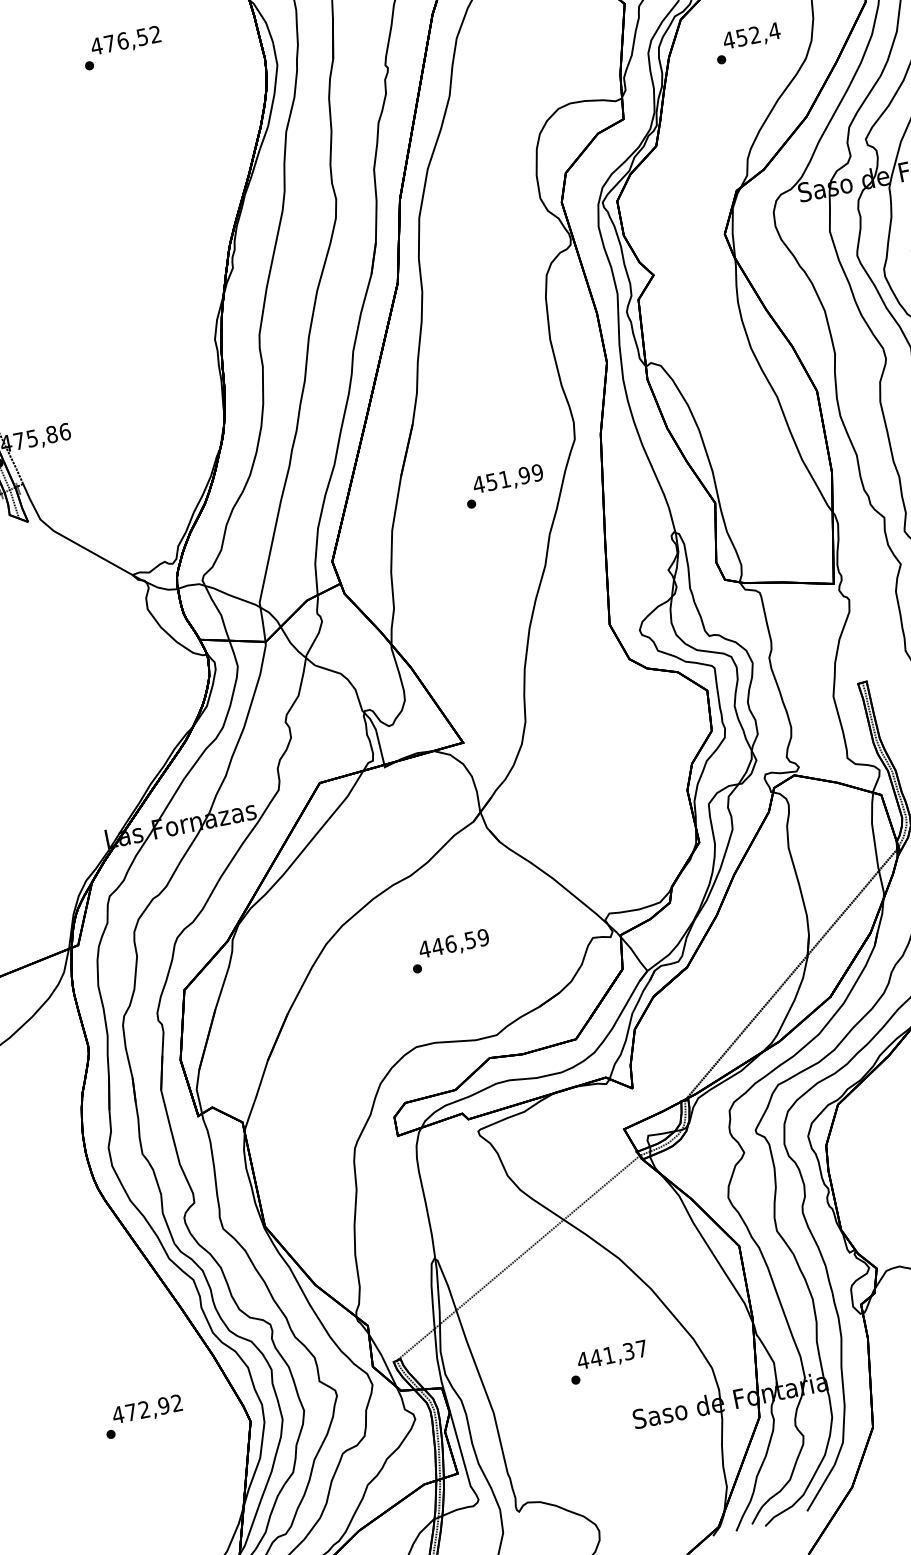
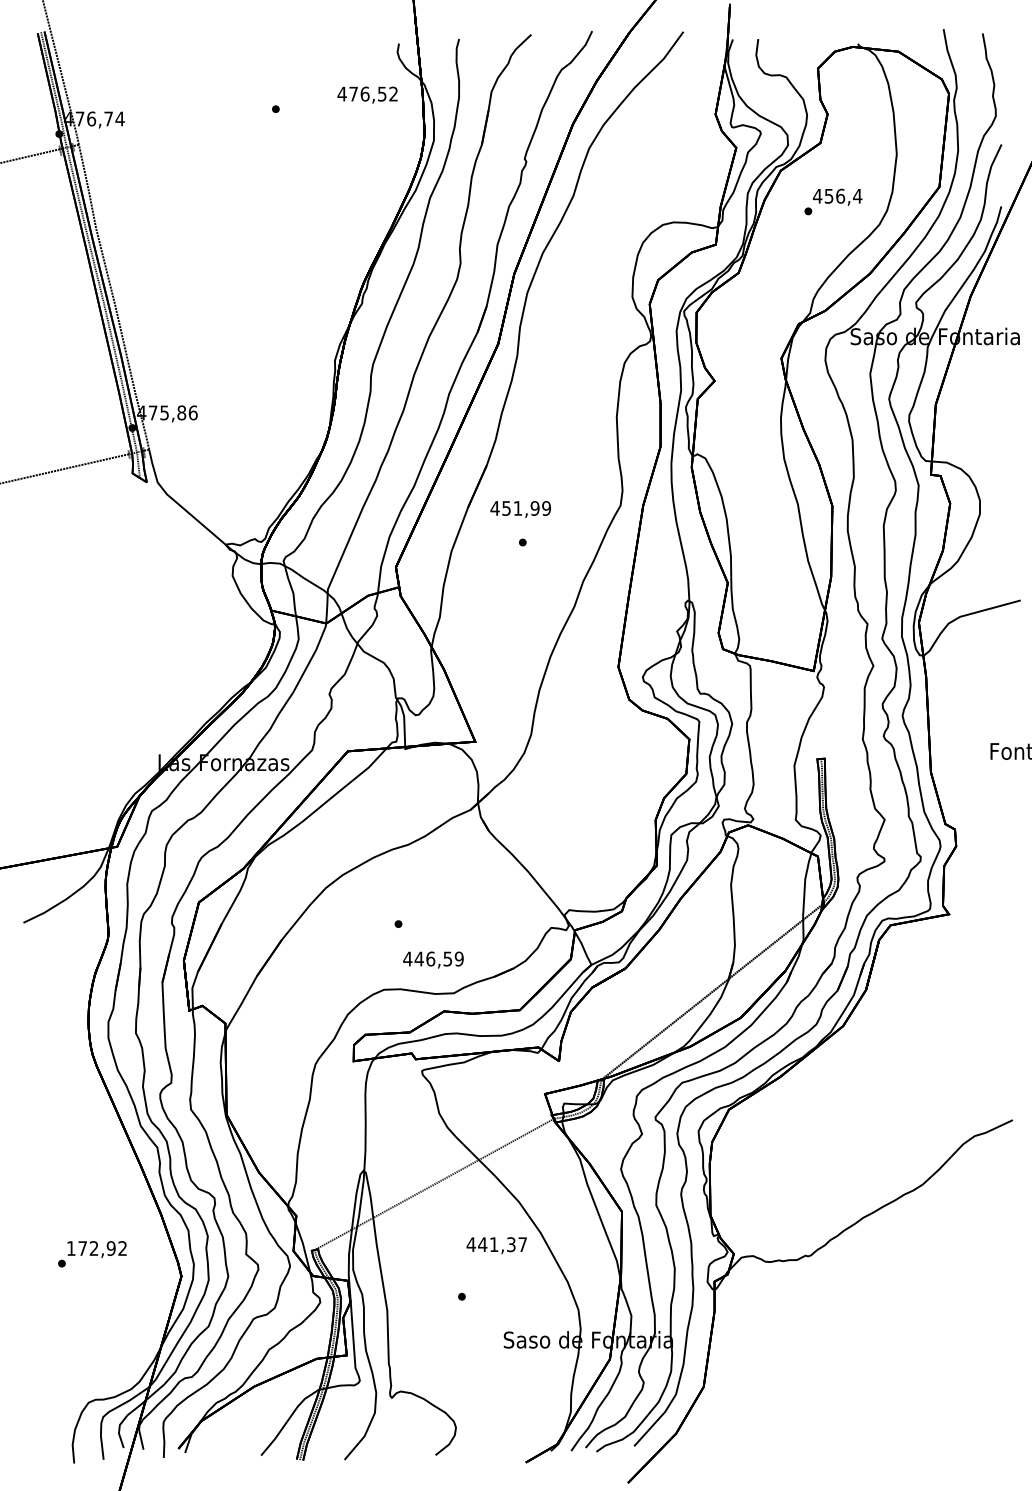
text: (754, 34) -> (840, 195), 452,4 -> 456,4
text: (125, 40) -> (367, 94), moved
text: (508, 480) -> (520, 509), moved
text: (454, 944) -> (433, 959), moved
text: (612, 1355) -> (496, 1245), moved
text: (117, 1415) -> (70, 1248), 472,92 -> 172,92

